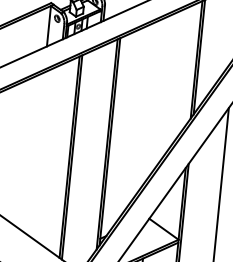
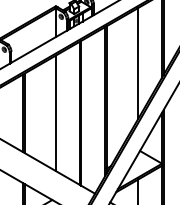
line: (159, 93) -> (138, 62), added
line: (35, 154) -> (55, 113), added

